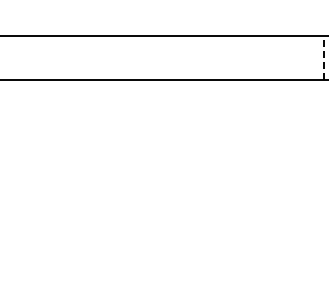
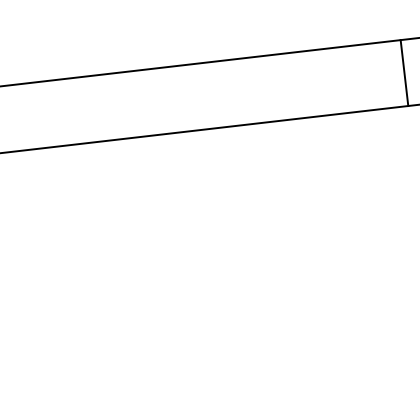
line: (324, 57) -> (404, 72), dashed -> solid

